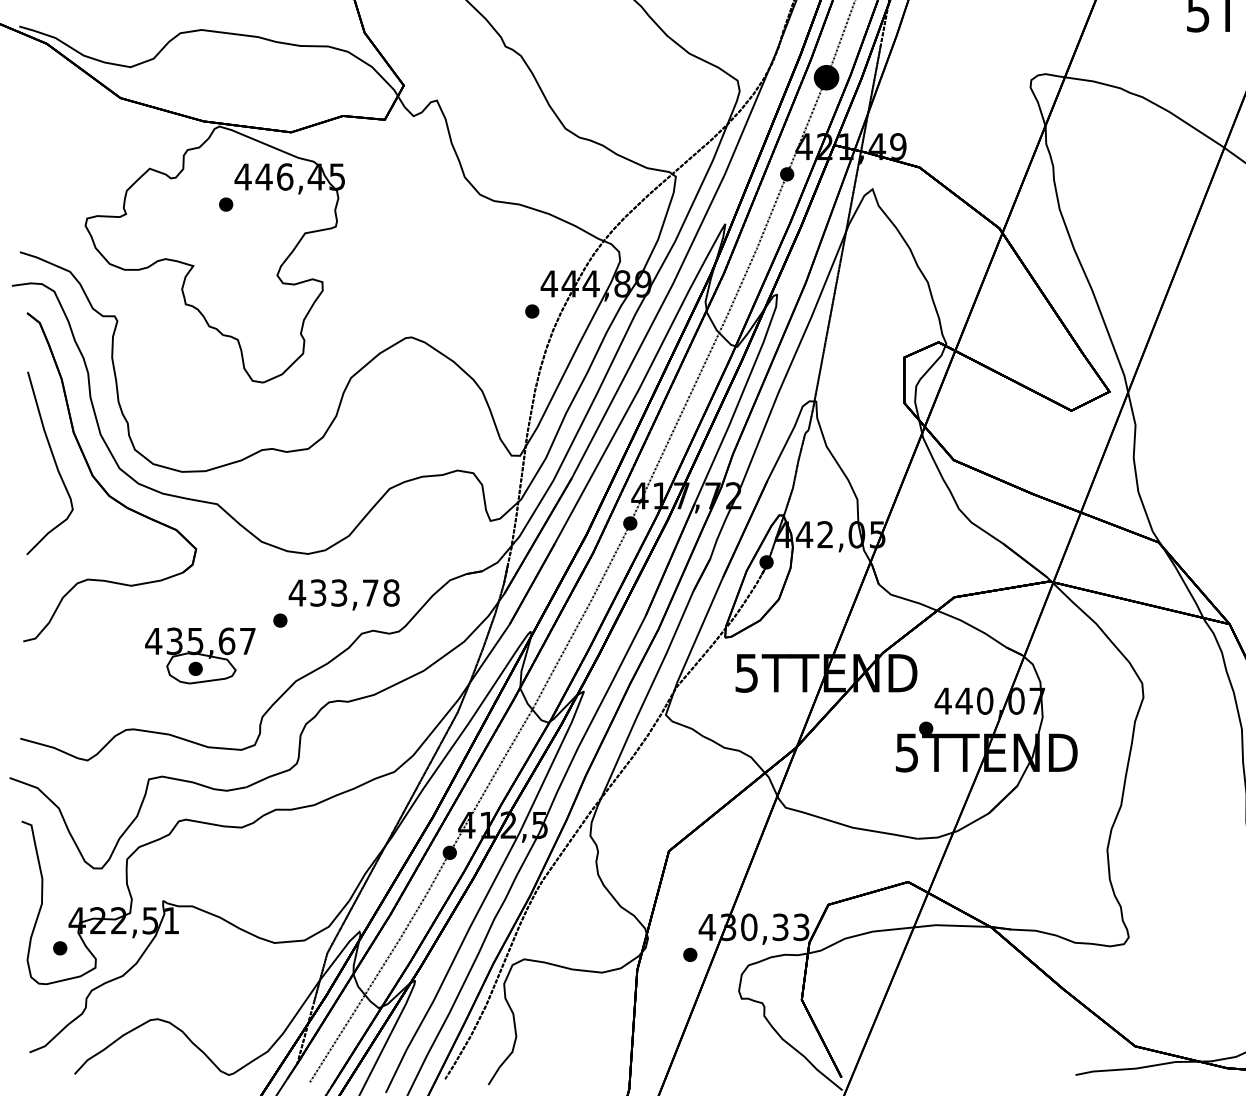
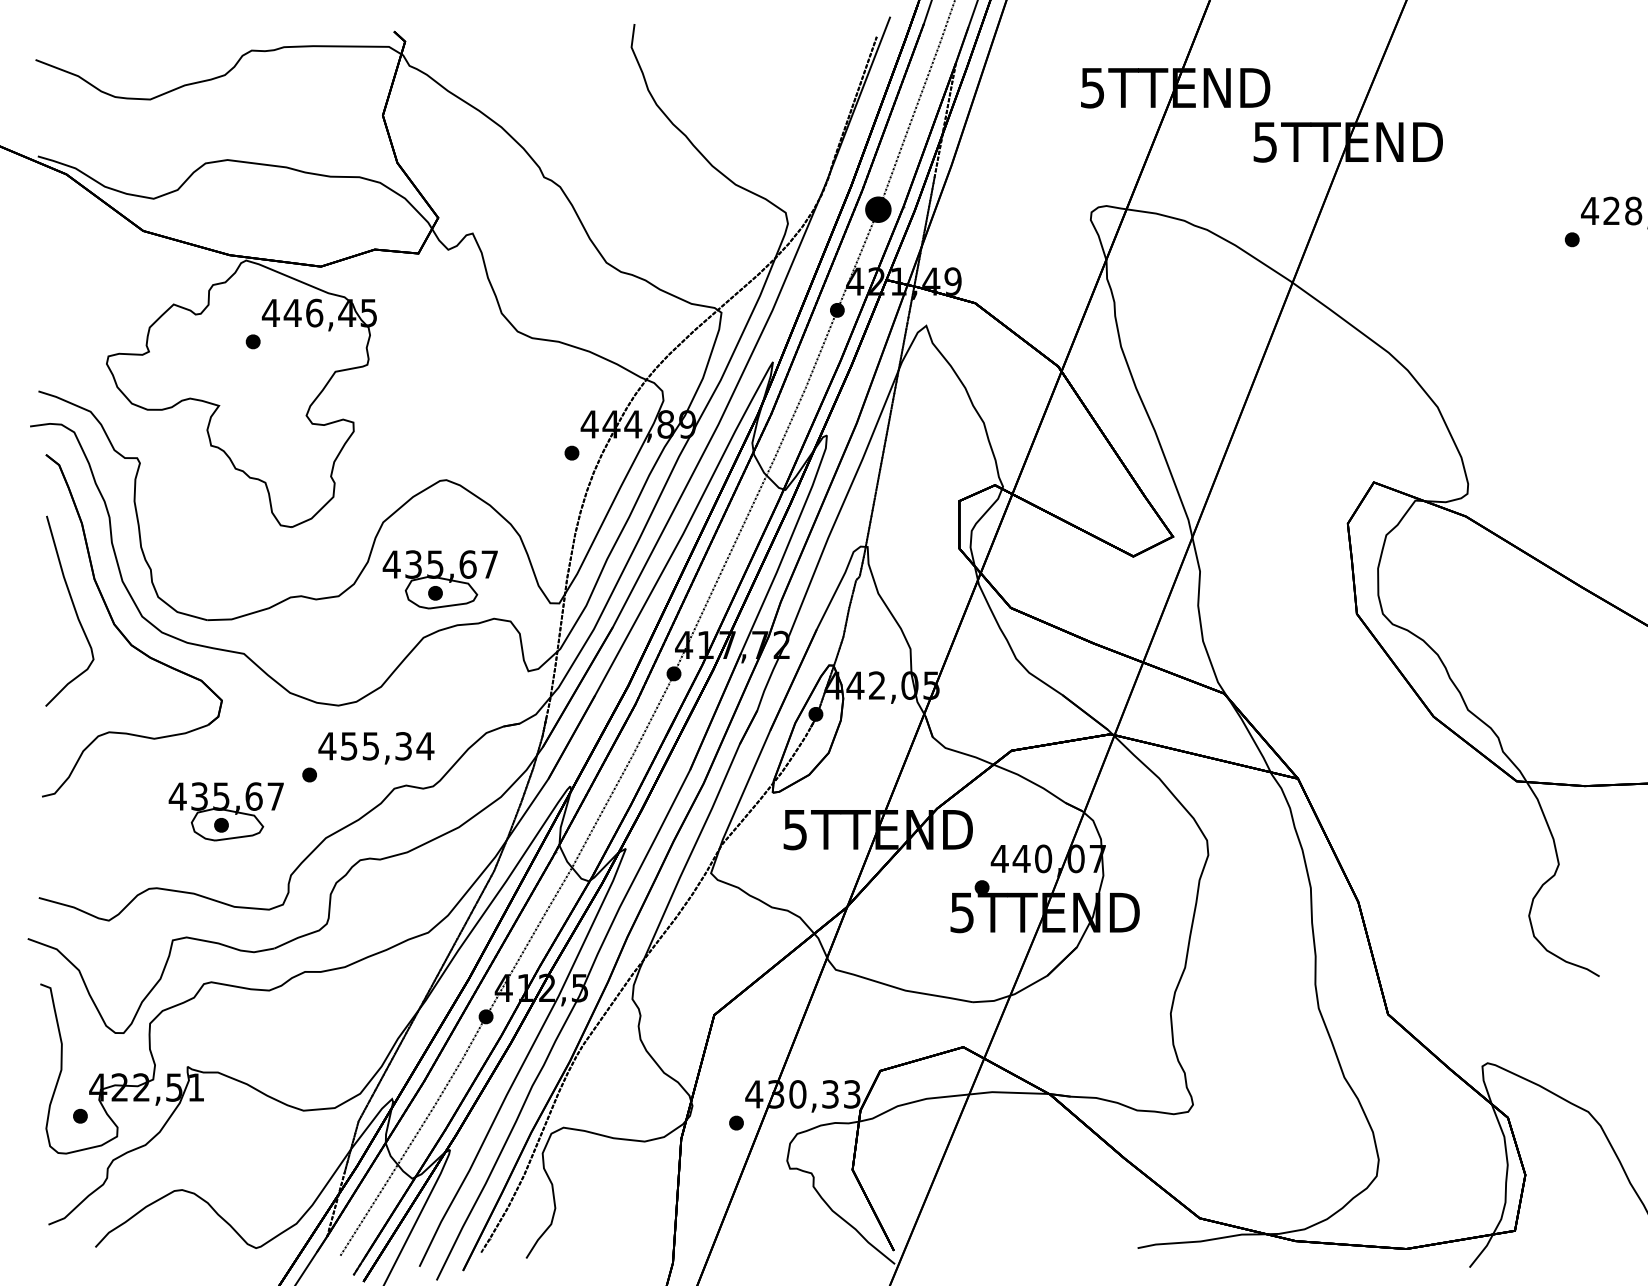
part: (405, 432) -> (439, 579), added
text: (355, 593) -> (387, 746), 433,78 -> 455,34

